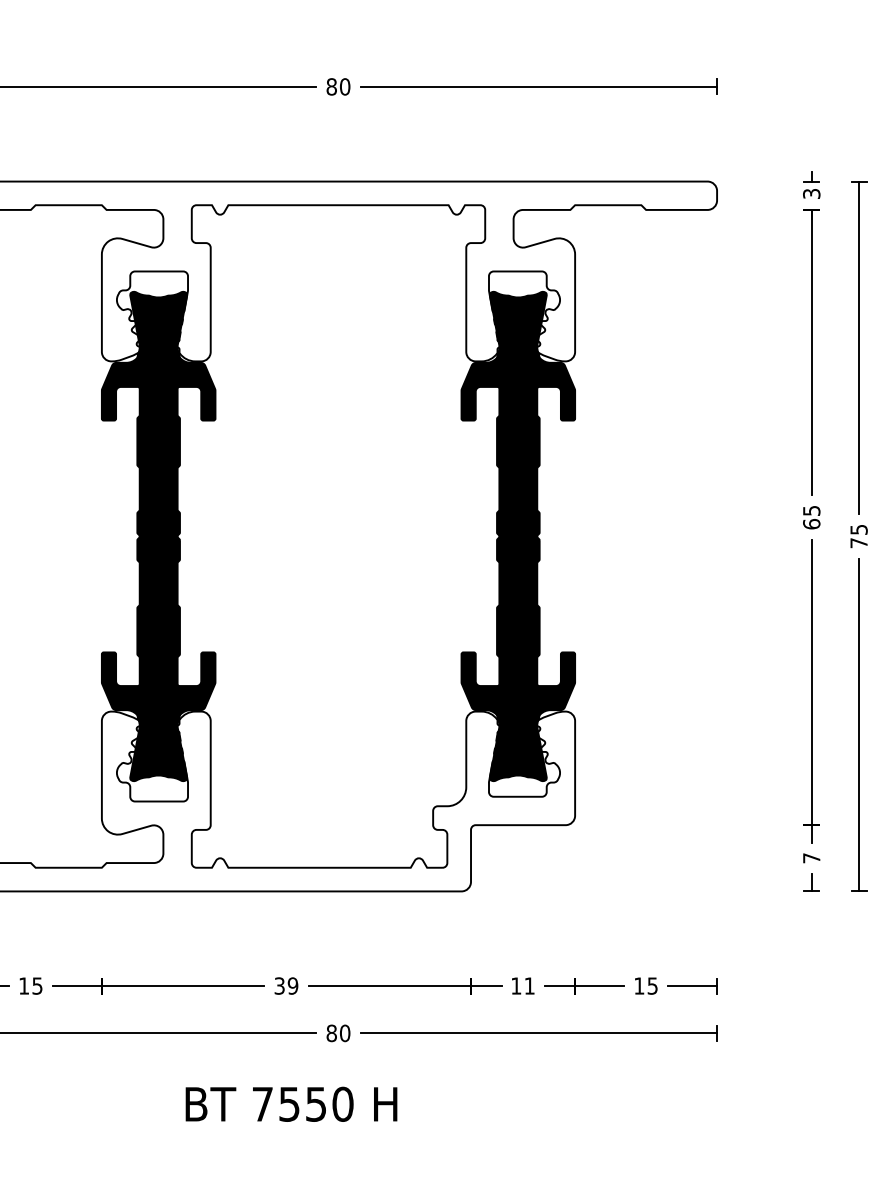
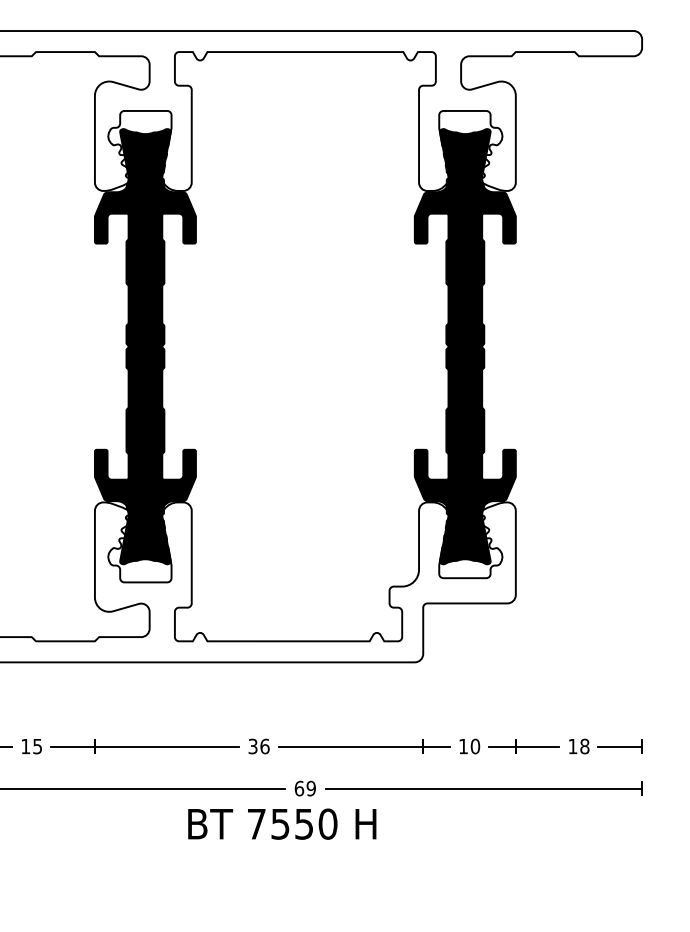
text: (292, 985) -> (264, 746), 39 -> 36
text: (529, 985) -> (475, 746), 11 -> 10
text: (652, 985) -> (584, 746), 15 -> 18
text: (338, 1033) -> (305, 788), 80 -> 69
text: (291, 1103) -> (282, 823), moved

